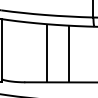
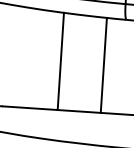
line: (46, 53) -> (60, 61), moved
line: (69, 54) -> (104, 65), moved

